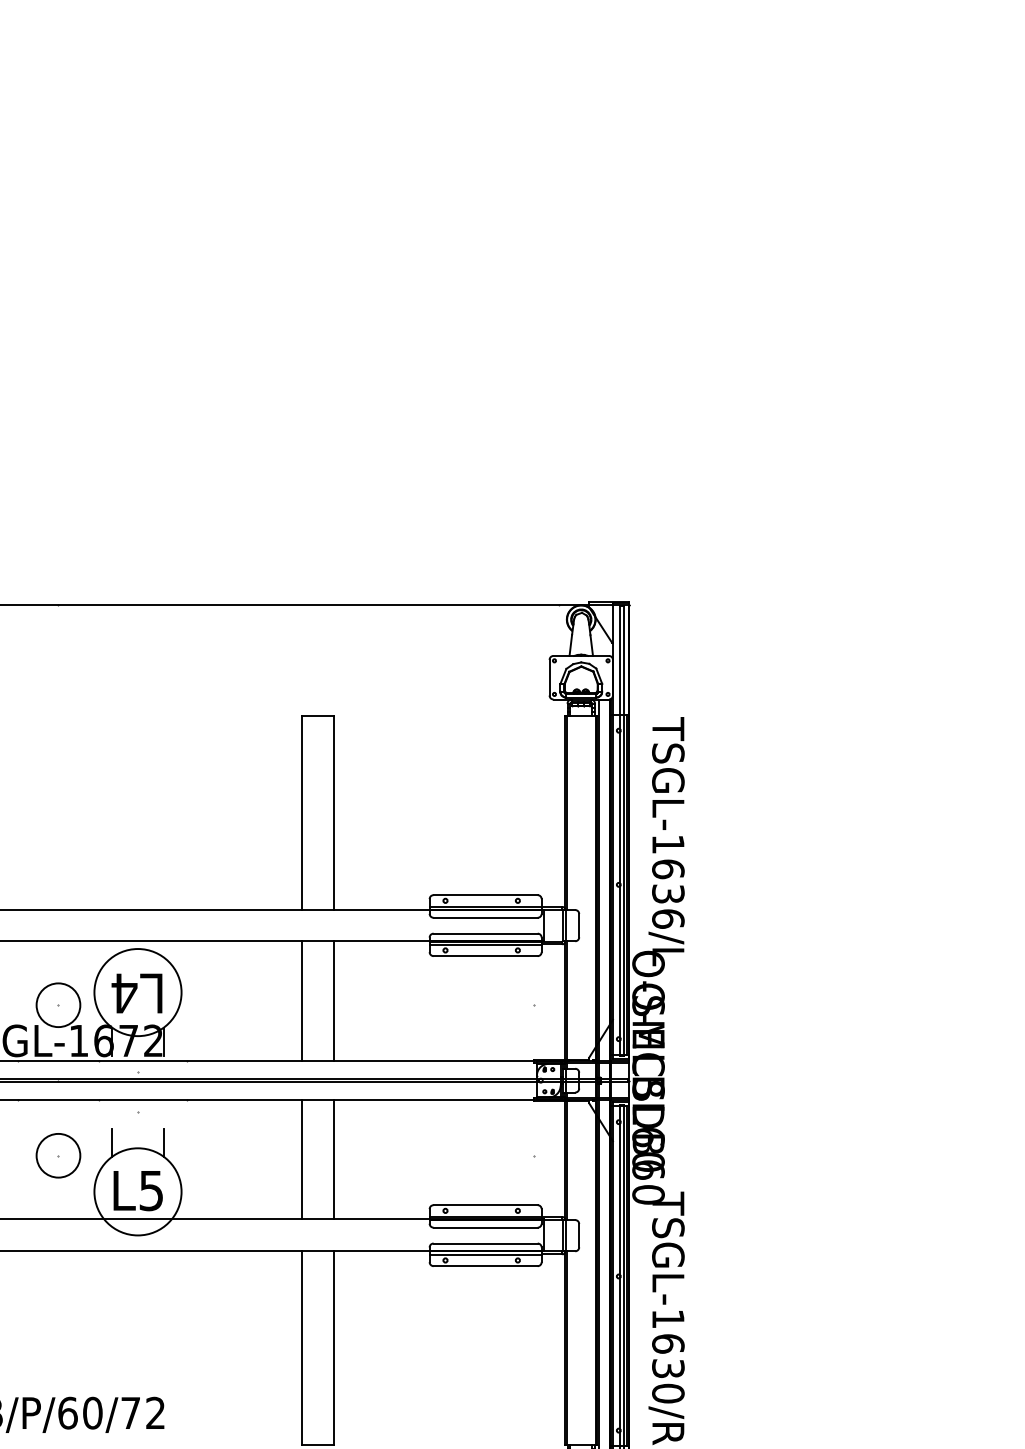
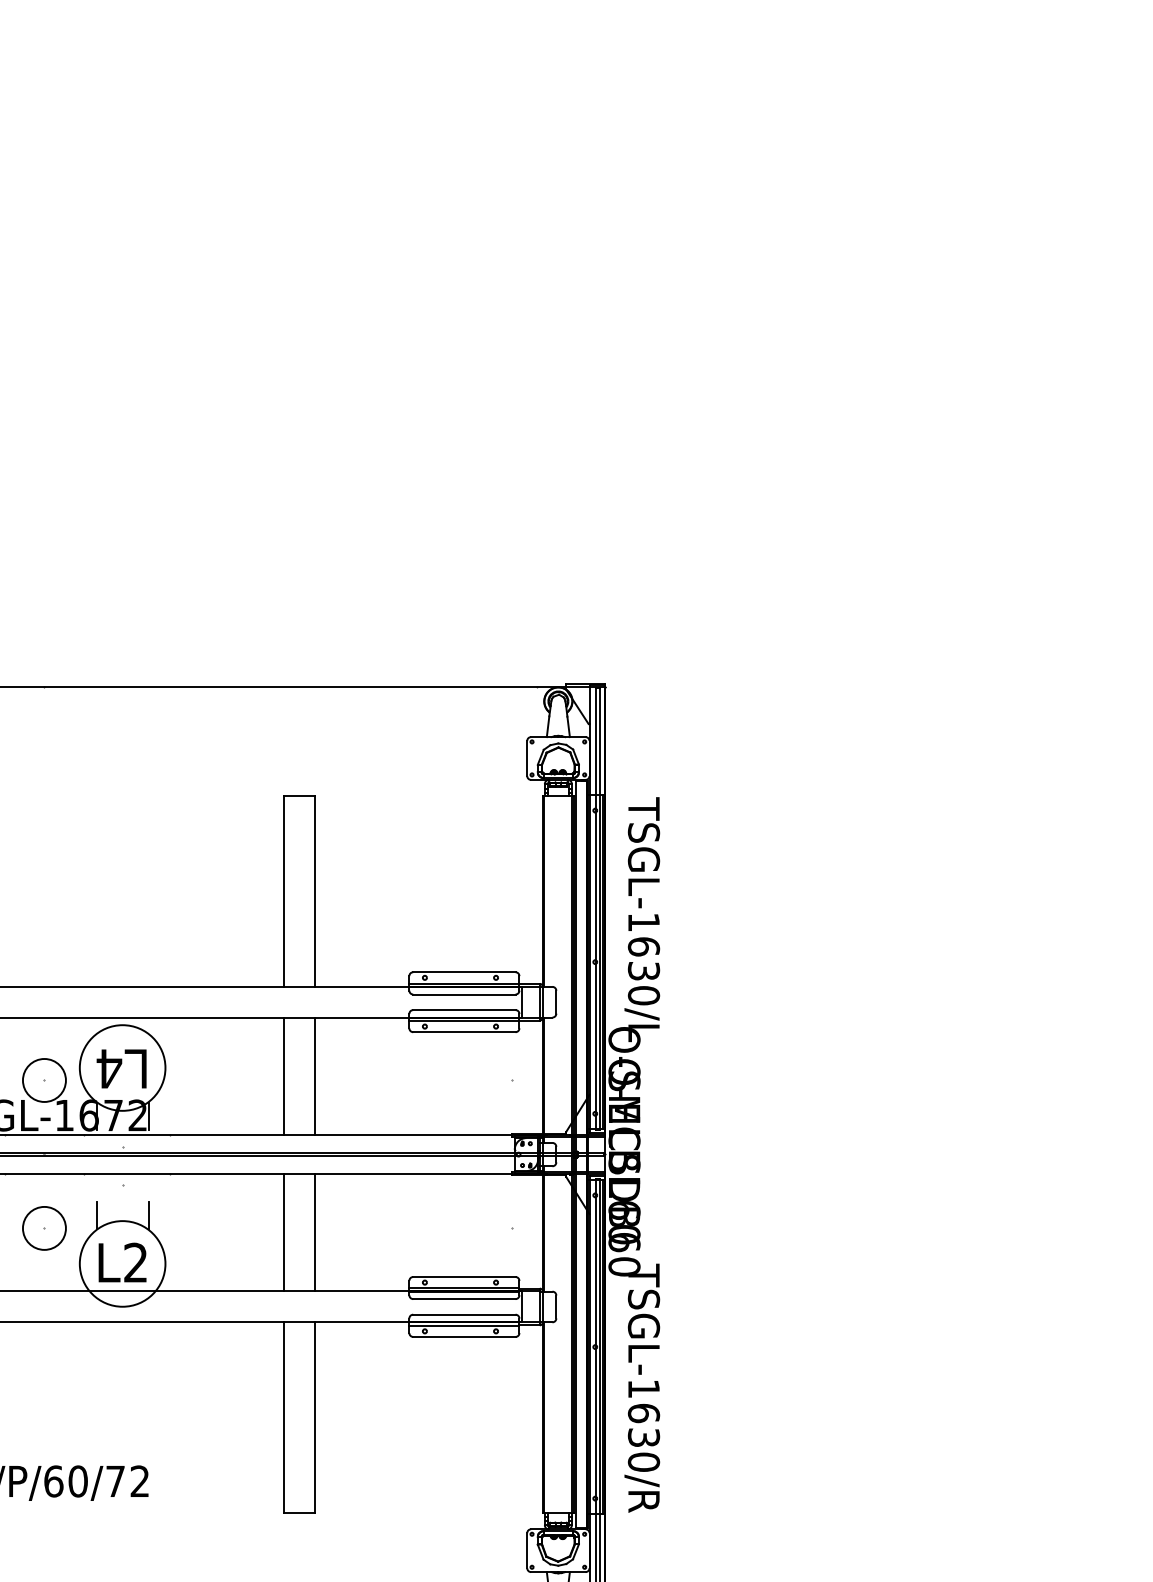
text: (668, 918) -> (644, 995), TSGL-1636/L -> TSGL-1630/L
text: (151, 1190) -> (135, 1262), L5 -> L2

